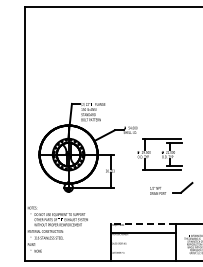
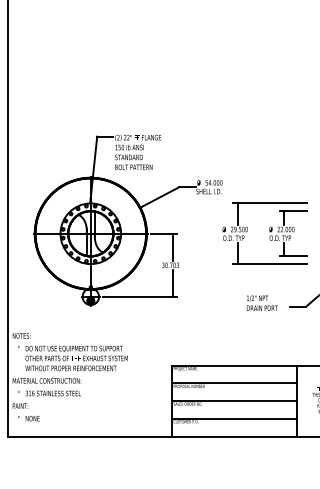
line: (143, 223) -> (234, 365), dashed -> solid
line: (143, 242) -> (234, 401), added
line: (143, 251) -> (234, 419), added

